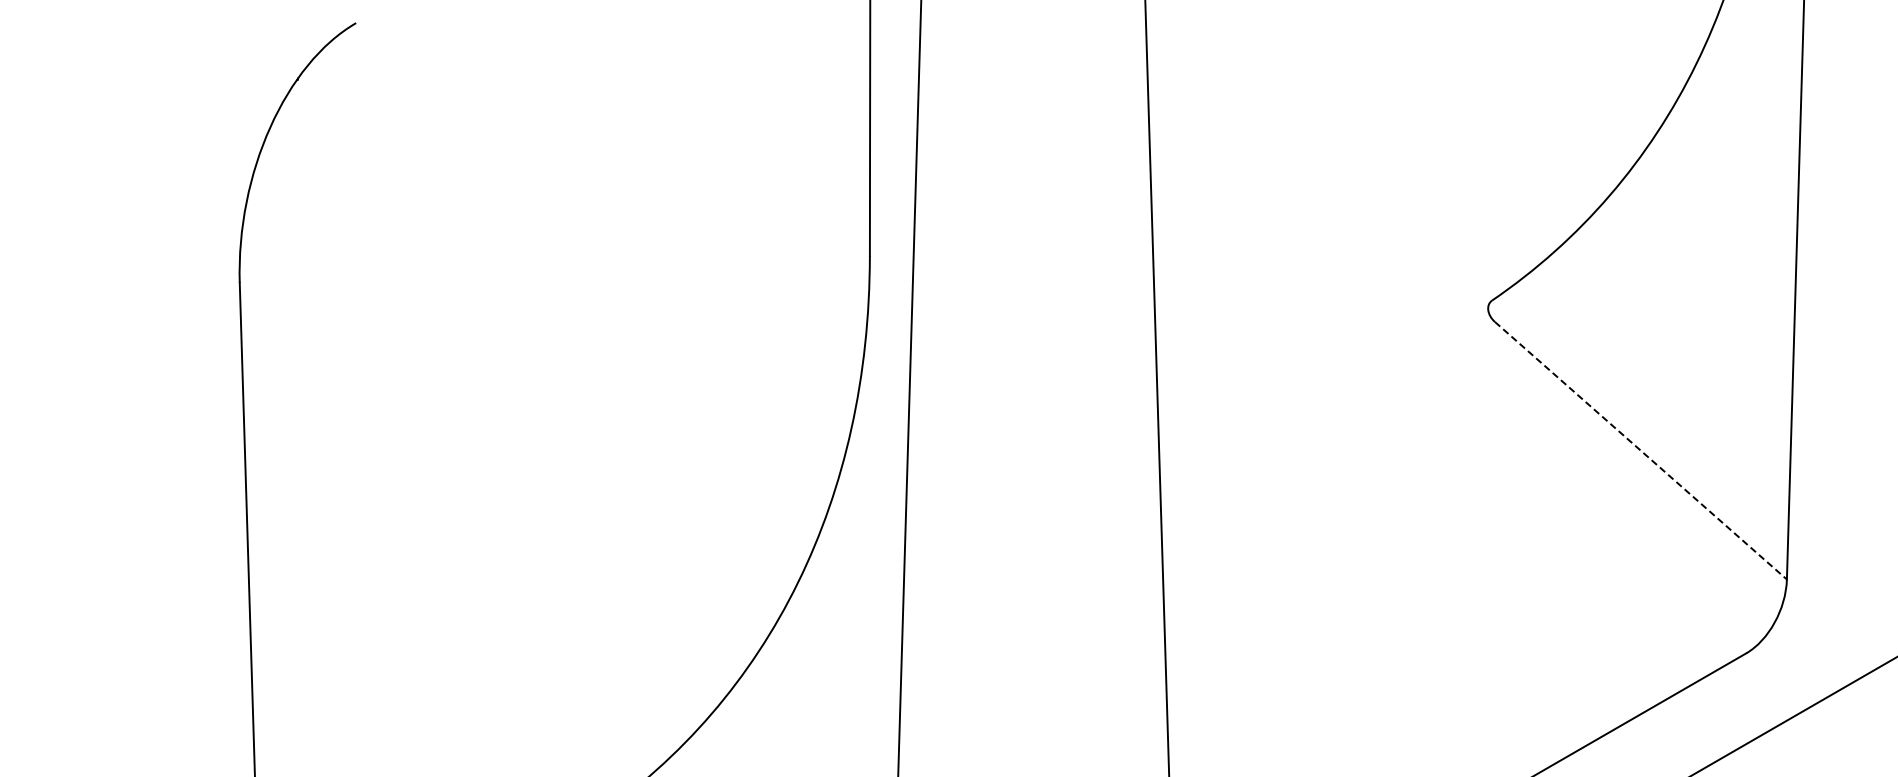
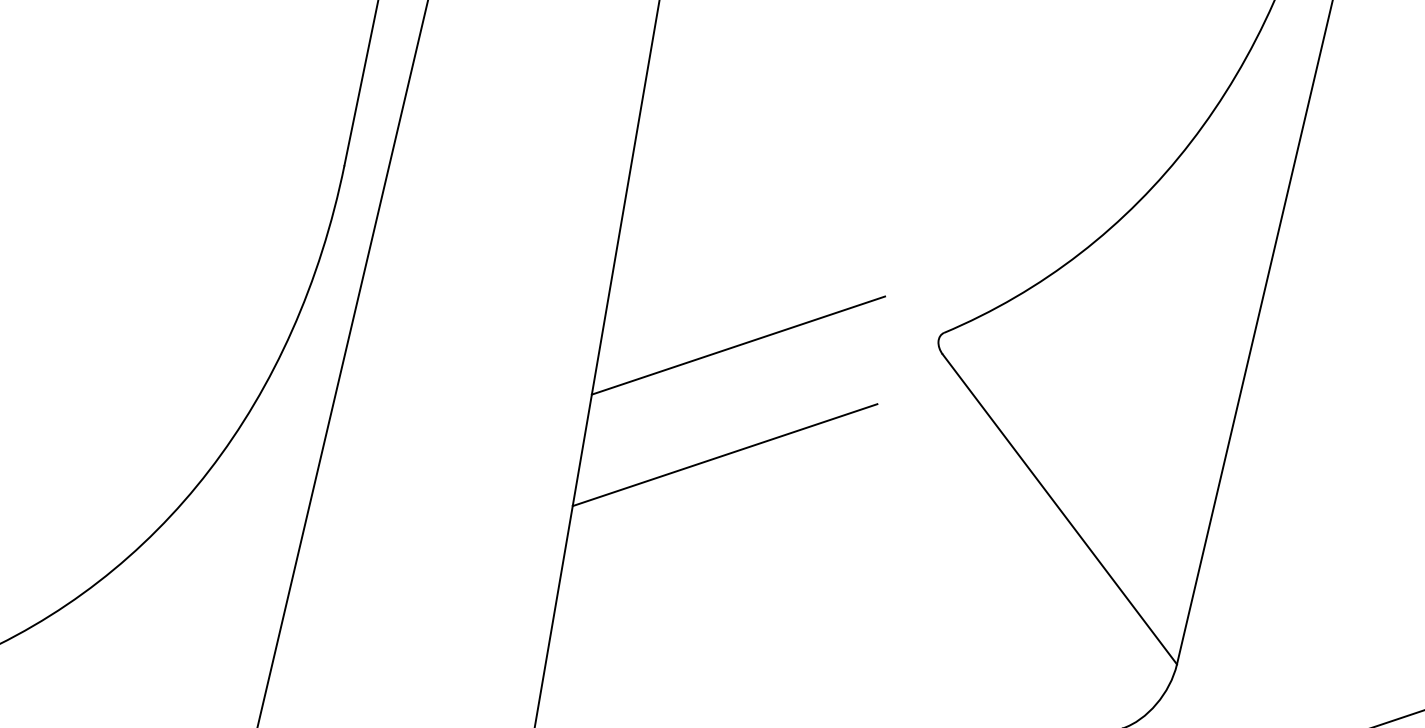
line: (1292, 353) -> (738, 344), added
line: (1640, 450) -> (1059, 509), dashed -> solid
line: (1301, 463) -> (725, 454), added

